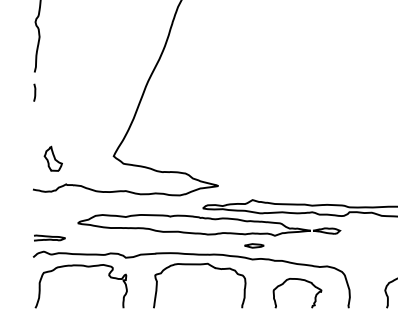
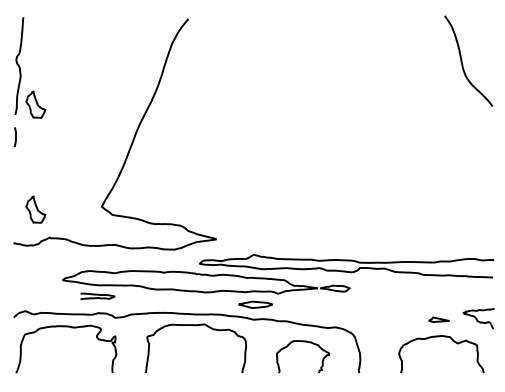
part: (53, 62) -> (35, 104), added
curve: (49, 237) -> (97, 295), moved
part: (254, 245) -> (255, 304), size x1.6

